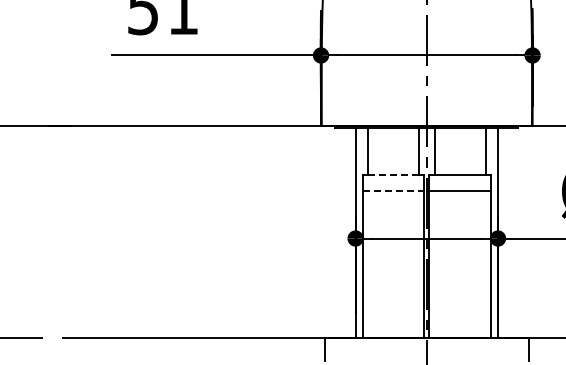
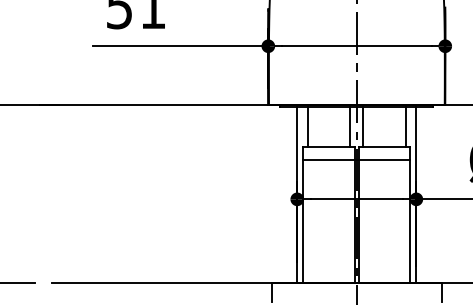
line: (393, 175) -> (328, 146), dashed -> solid
line: (394, 191) -> (329, 160), dashed -> solid

